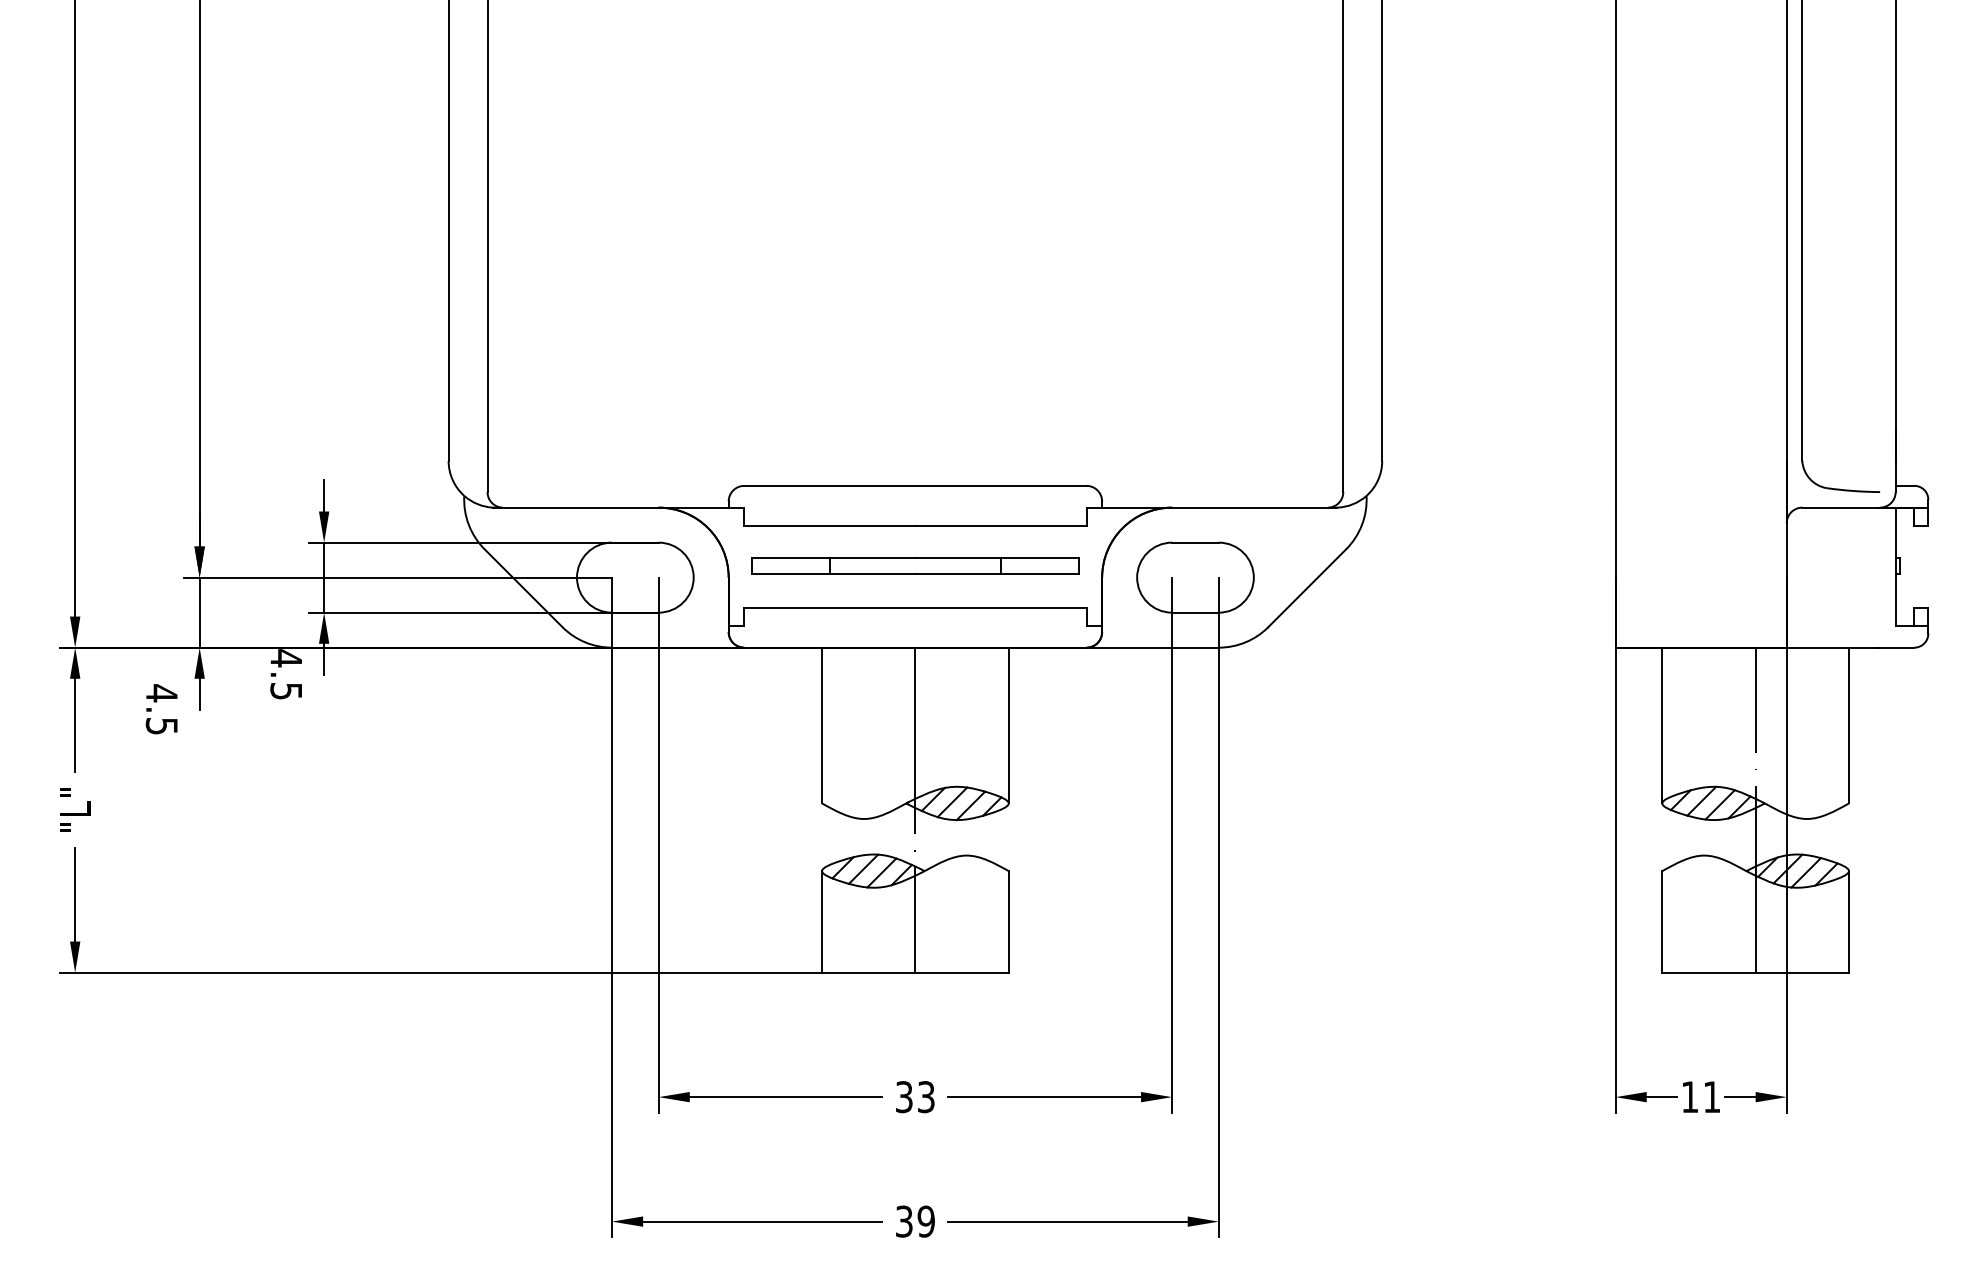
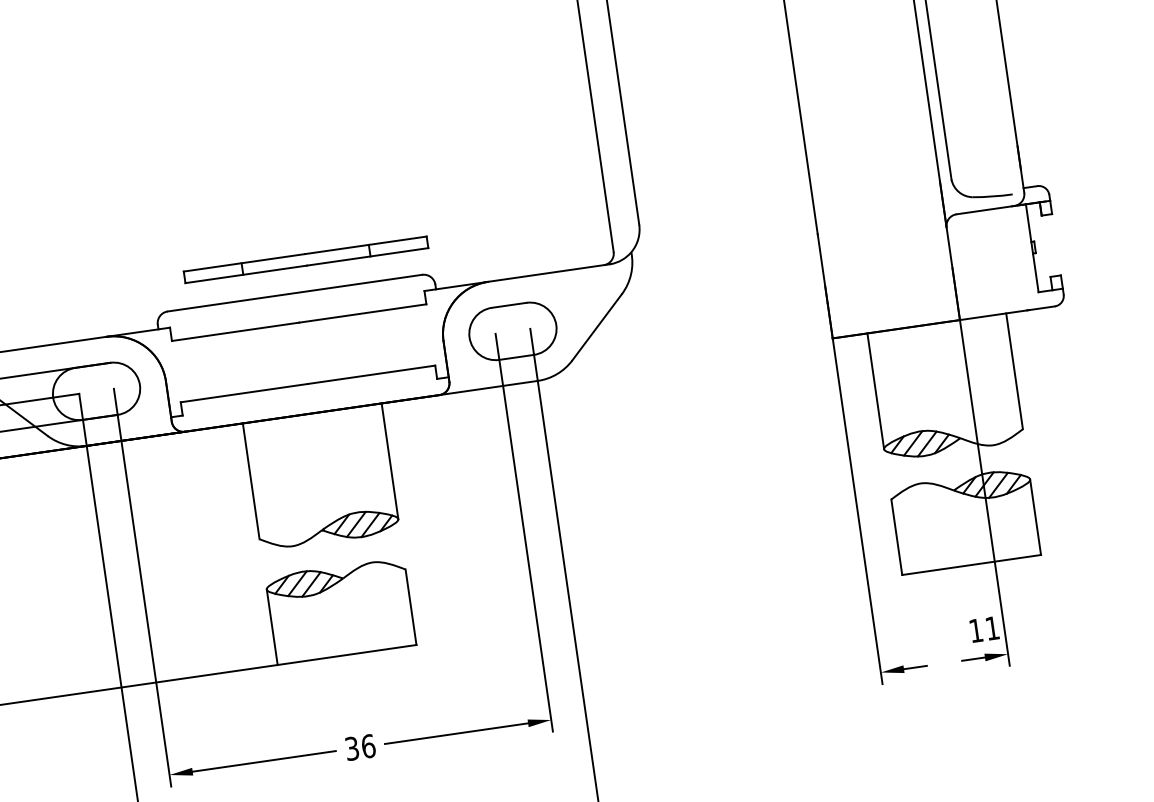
part: (915, 565) -> (306, 259), moved
line: (915, 809) -> (329, 533), removed
line: (1755, 809) -> (954, 443), removed
text: (1701, 1096) -> (984, 629), moved
text: (926, 1097) -> (368, 746), 33 -> 36

